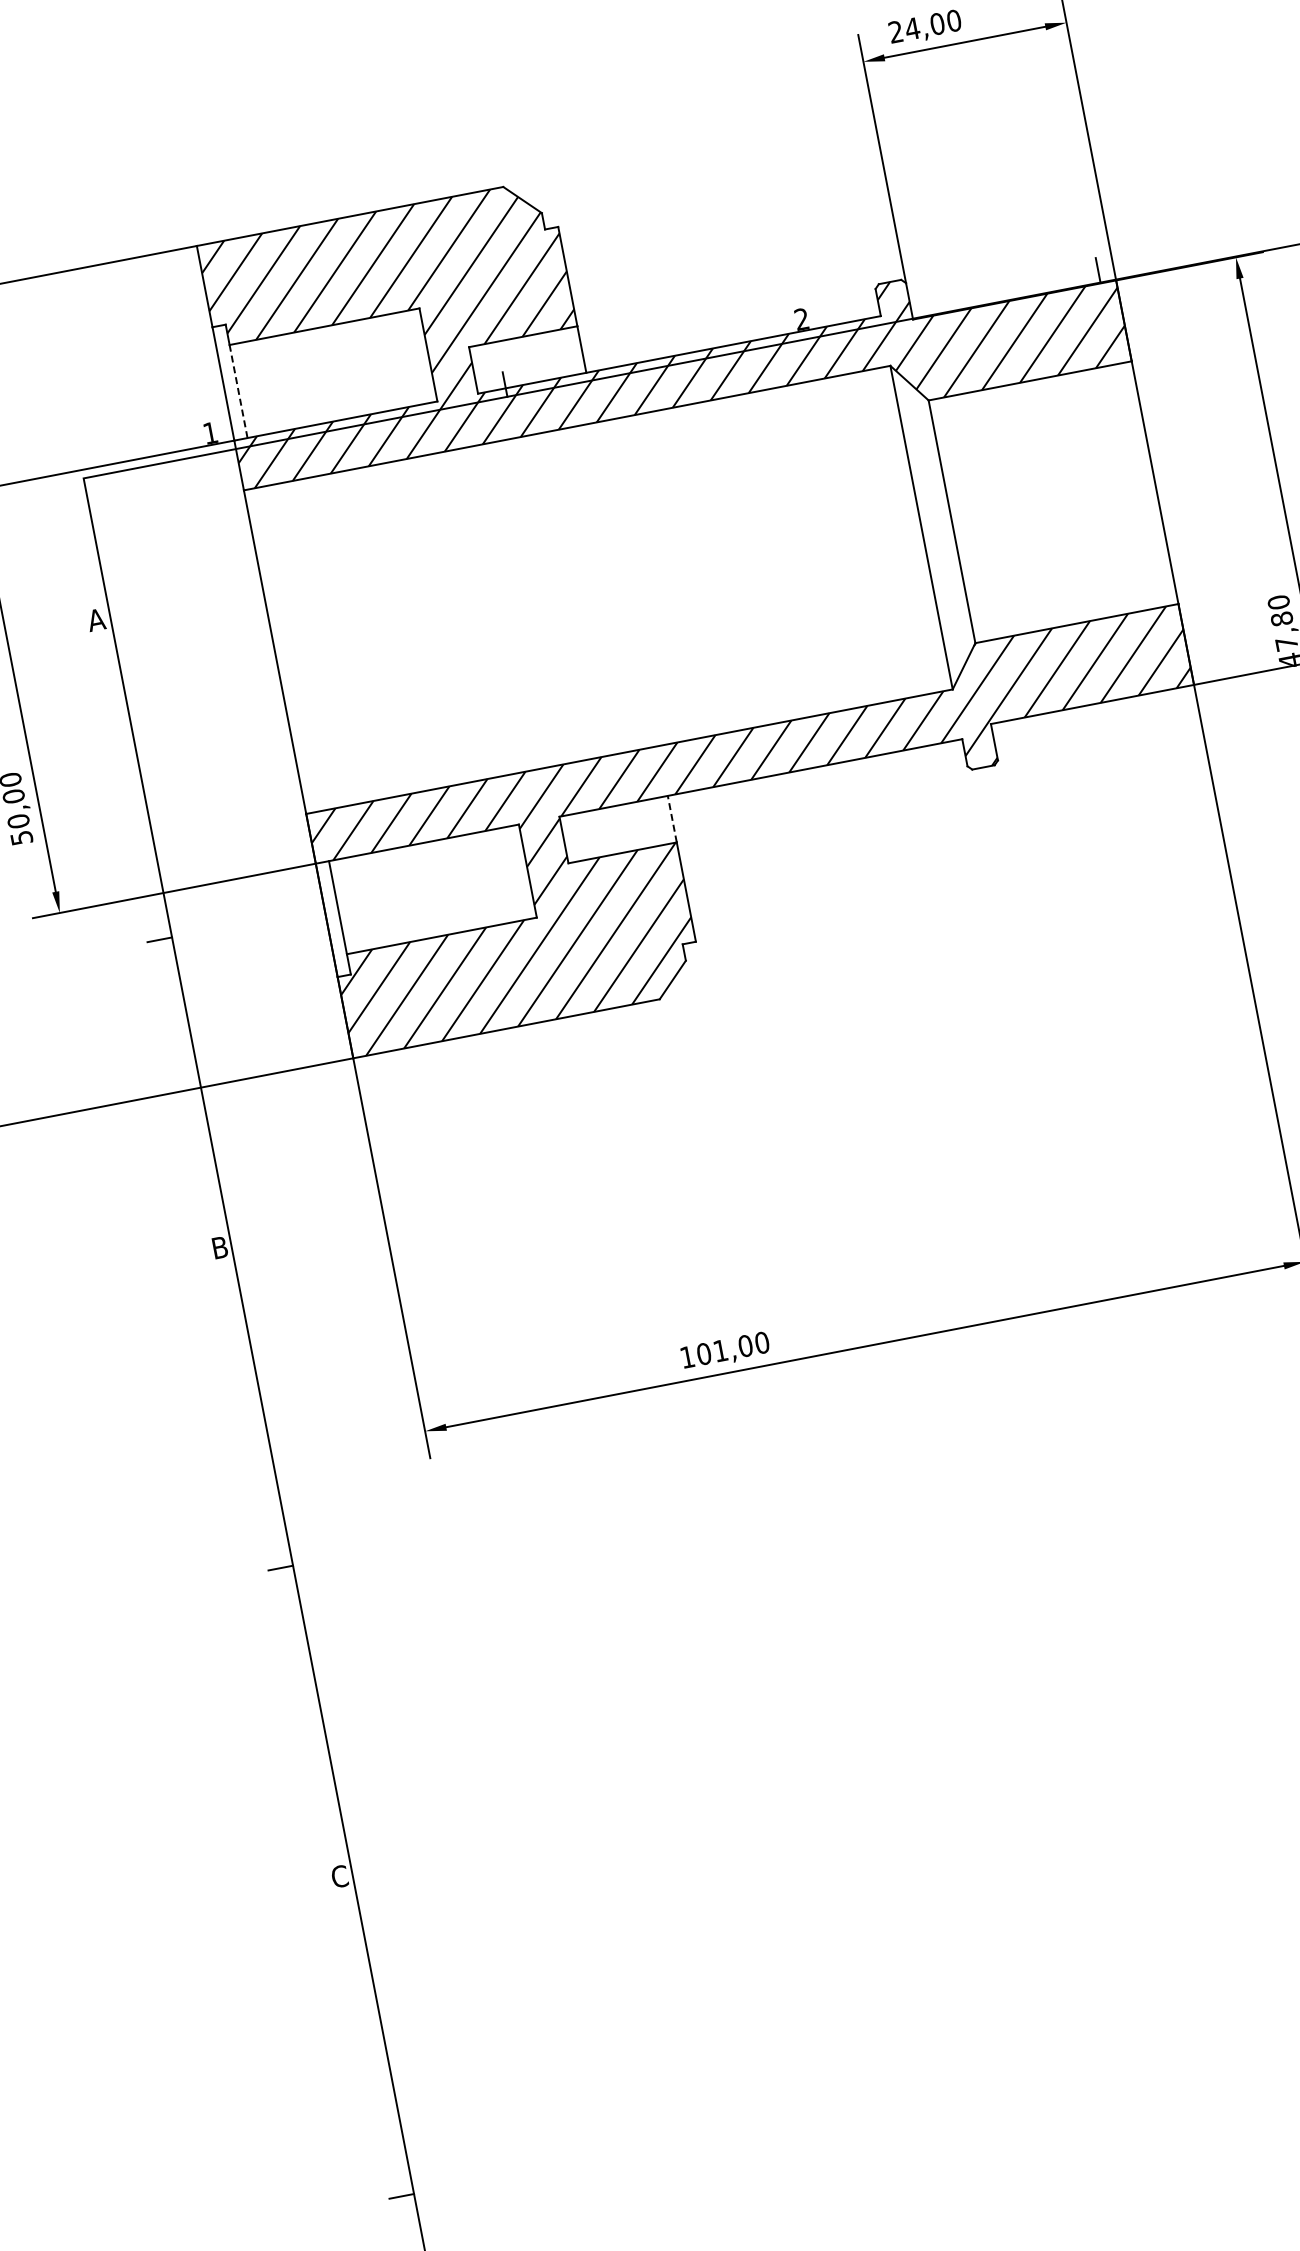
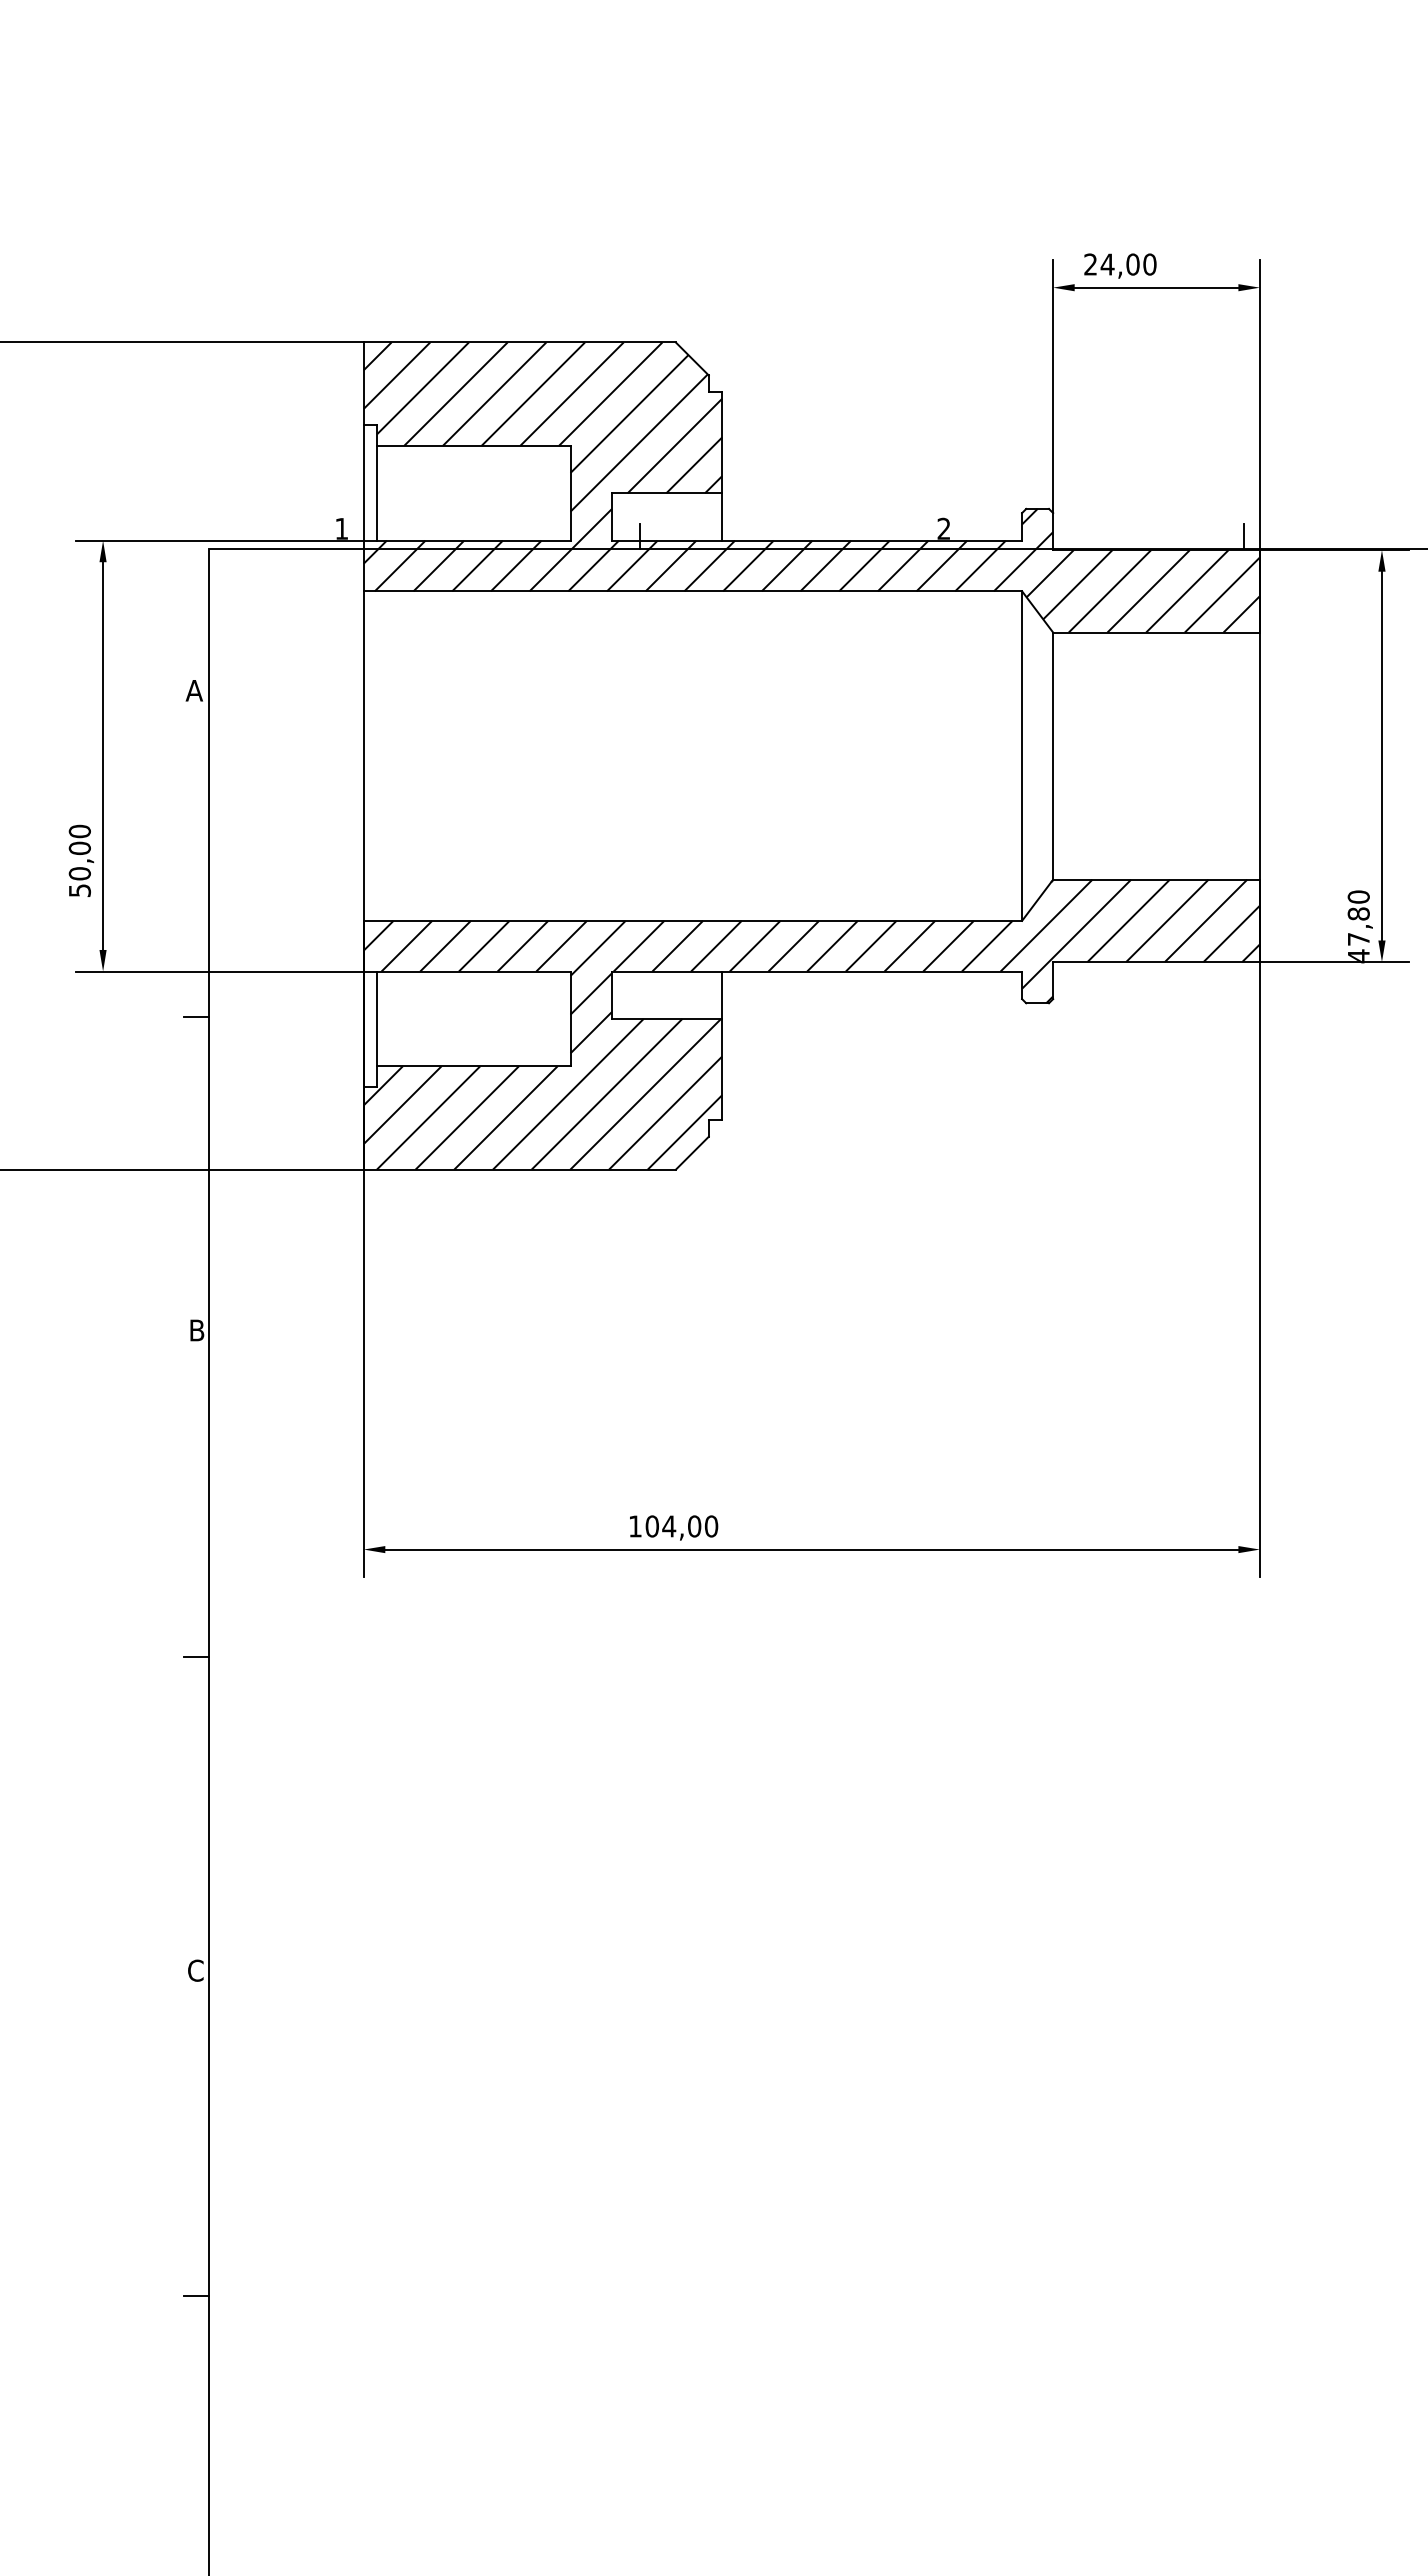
line: (238, 390) -> (377, 492), dashed -> solid
line: (672, 819) -> (722, 995), dashed -> solid
text: (720, 1350) -> (669, 1526), 101,00 -> 104,00

